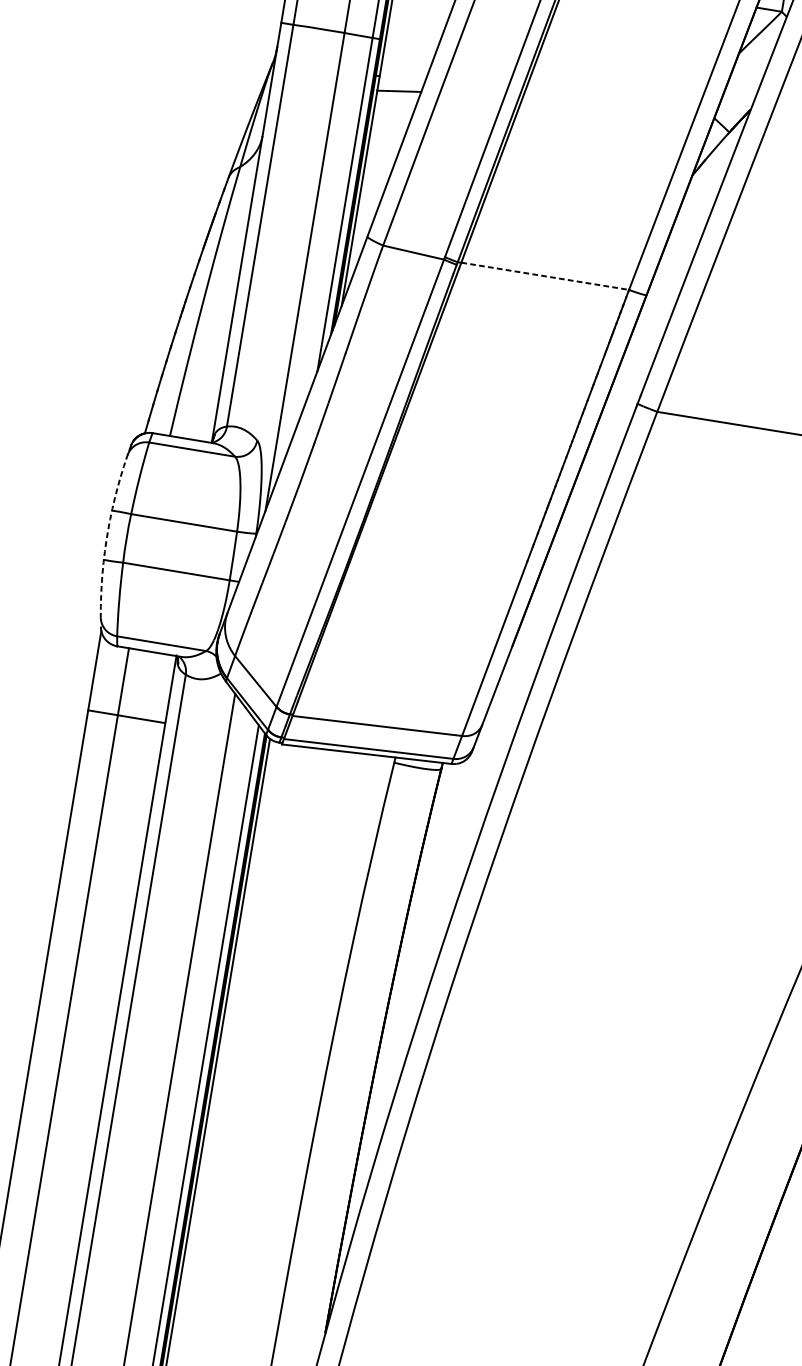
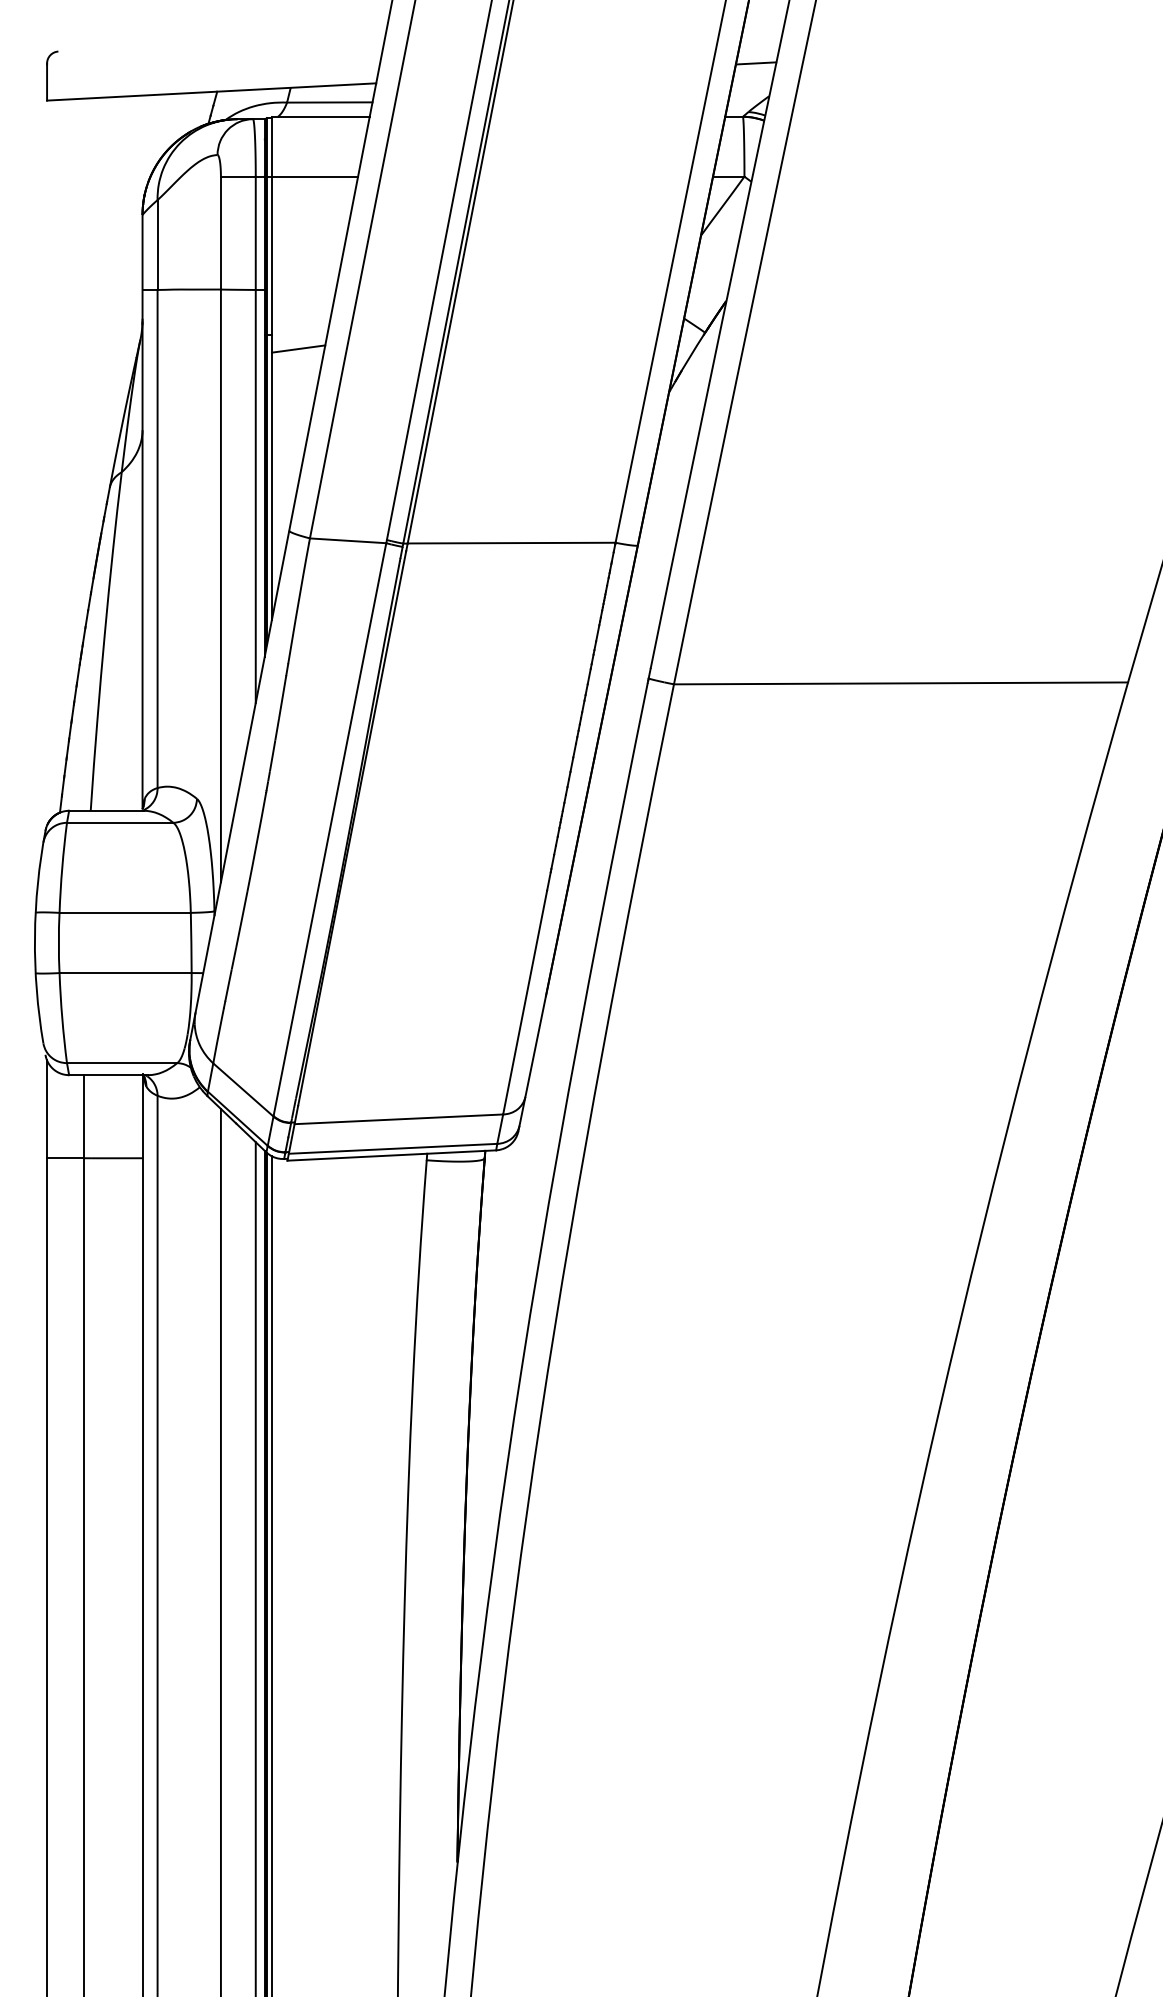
line: (545, 276) -> (511, 543), dashed -> solid
arc: (107, 529) -> (34, 936), dashed -> solid

